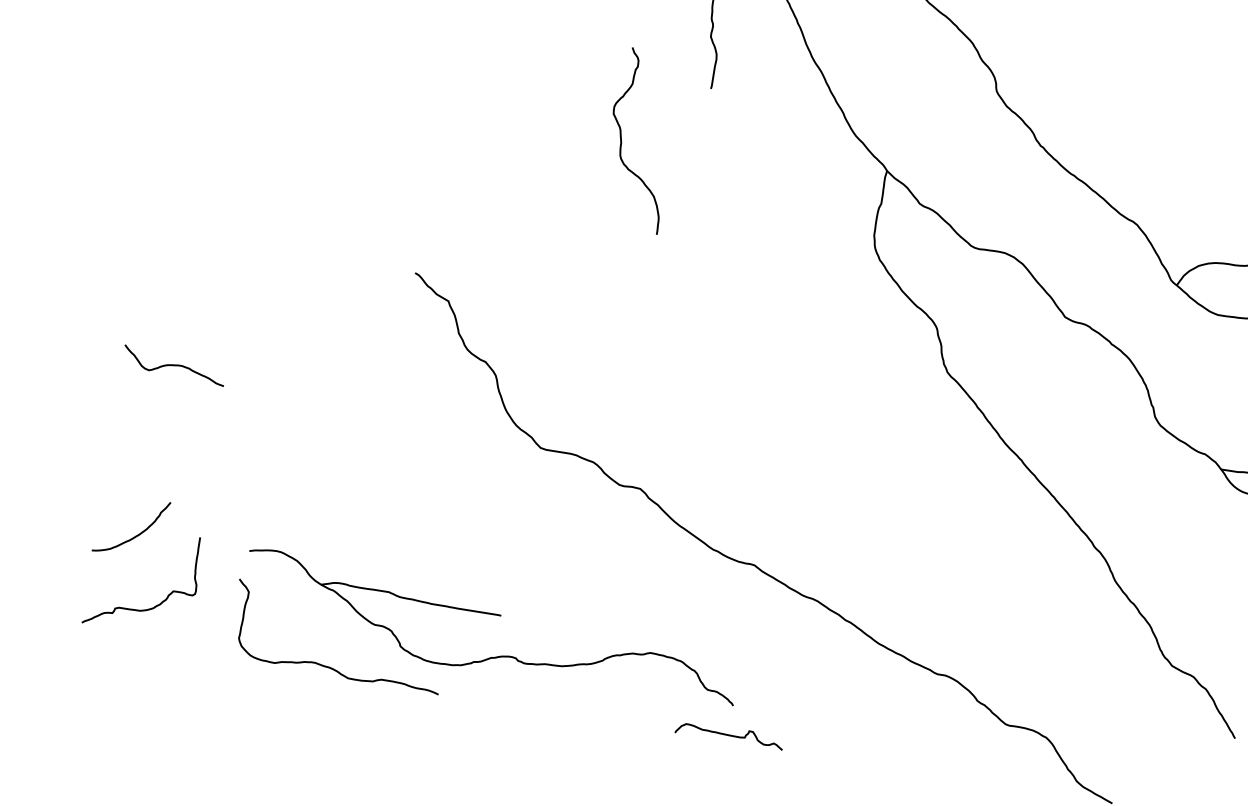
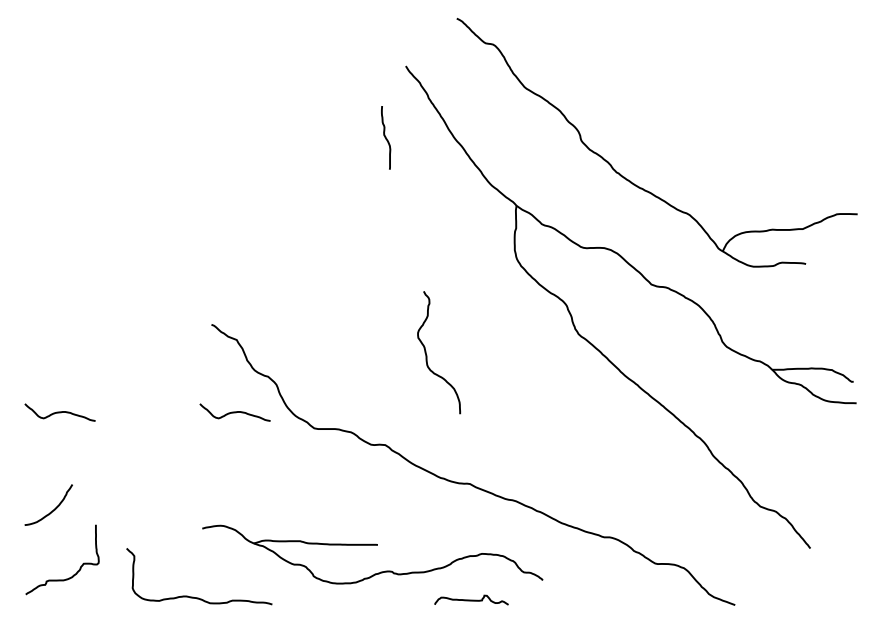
curve: (622, 141) -> (427, 355), moved
curve: (428, 406) -> (234, 412), added
curve: (137, 534) -> (53, 509), moved
part: (493, 615) -> (372, 545), moved

